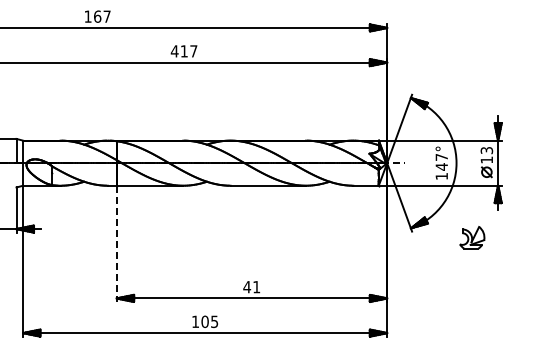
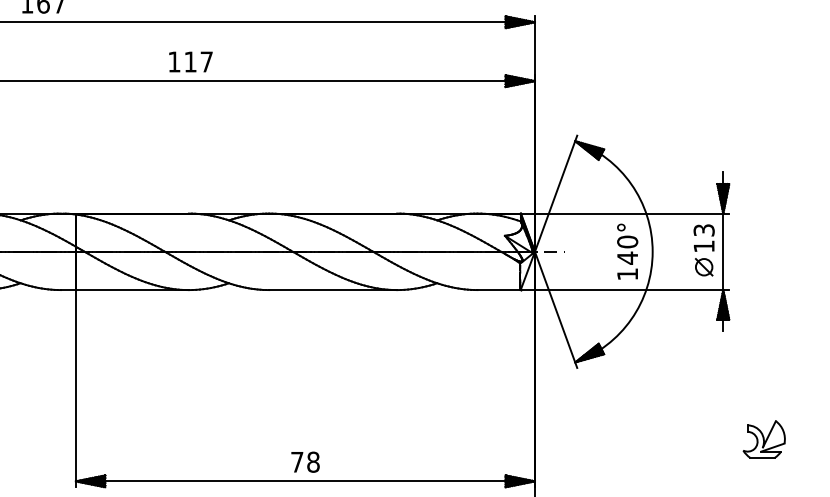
text: (174, 51) -> (173, 62), 417 -> 117
text: (441, 157) -> (627, 242), 147° -> 140°
part: (472, 237) -> (764, 439), moved
line: (116, 244) -> (75, 389), dashed -> solid
text: (251, 286) -> (304, 461), 41 -> 78

